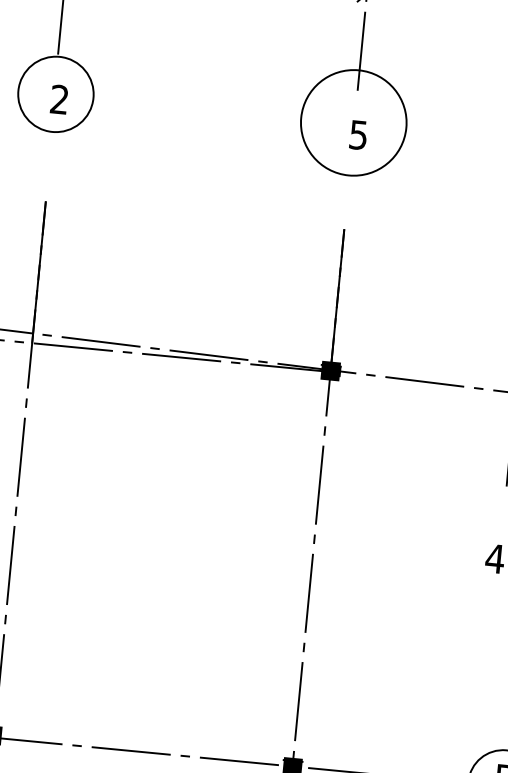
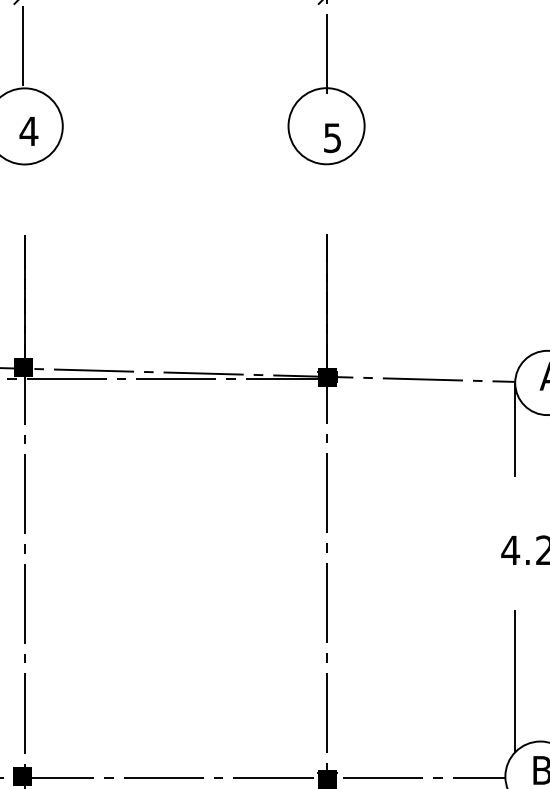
text: (59, 98) -> (28, 130), 2 -> 4
circle: (353, 123) -> (326, 126), size x0.71
fill: (30, 332) -> (22, 367), added
line: (487, 688) -> (515, 681), added

